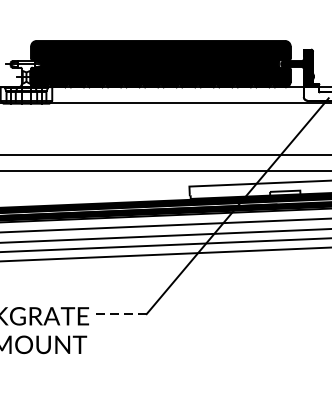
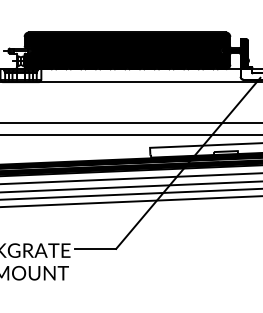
line: (120, 313) -> (95, 248), dashed -> solid

